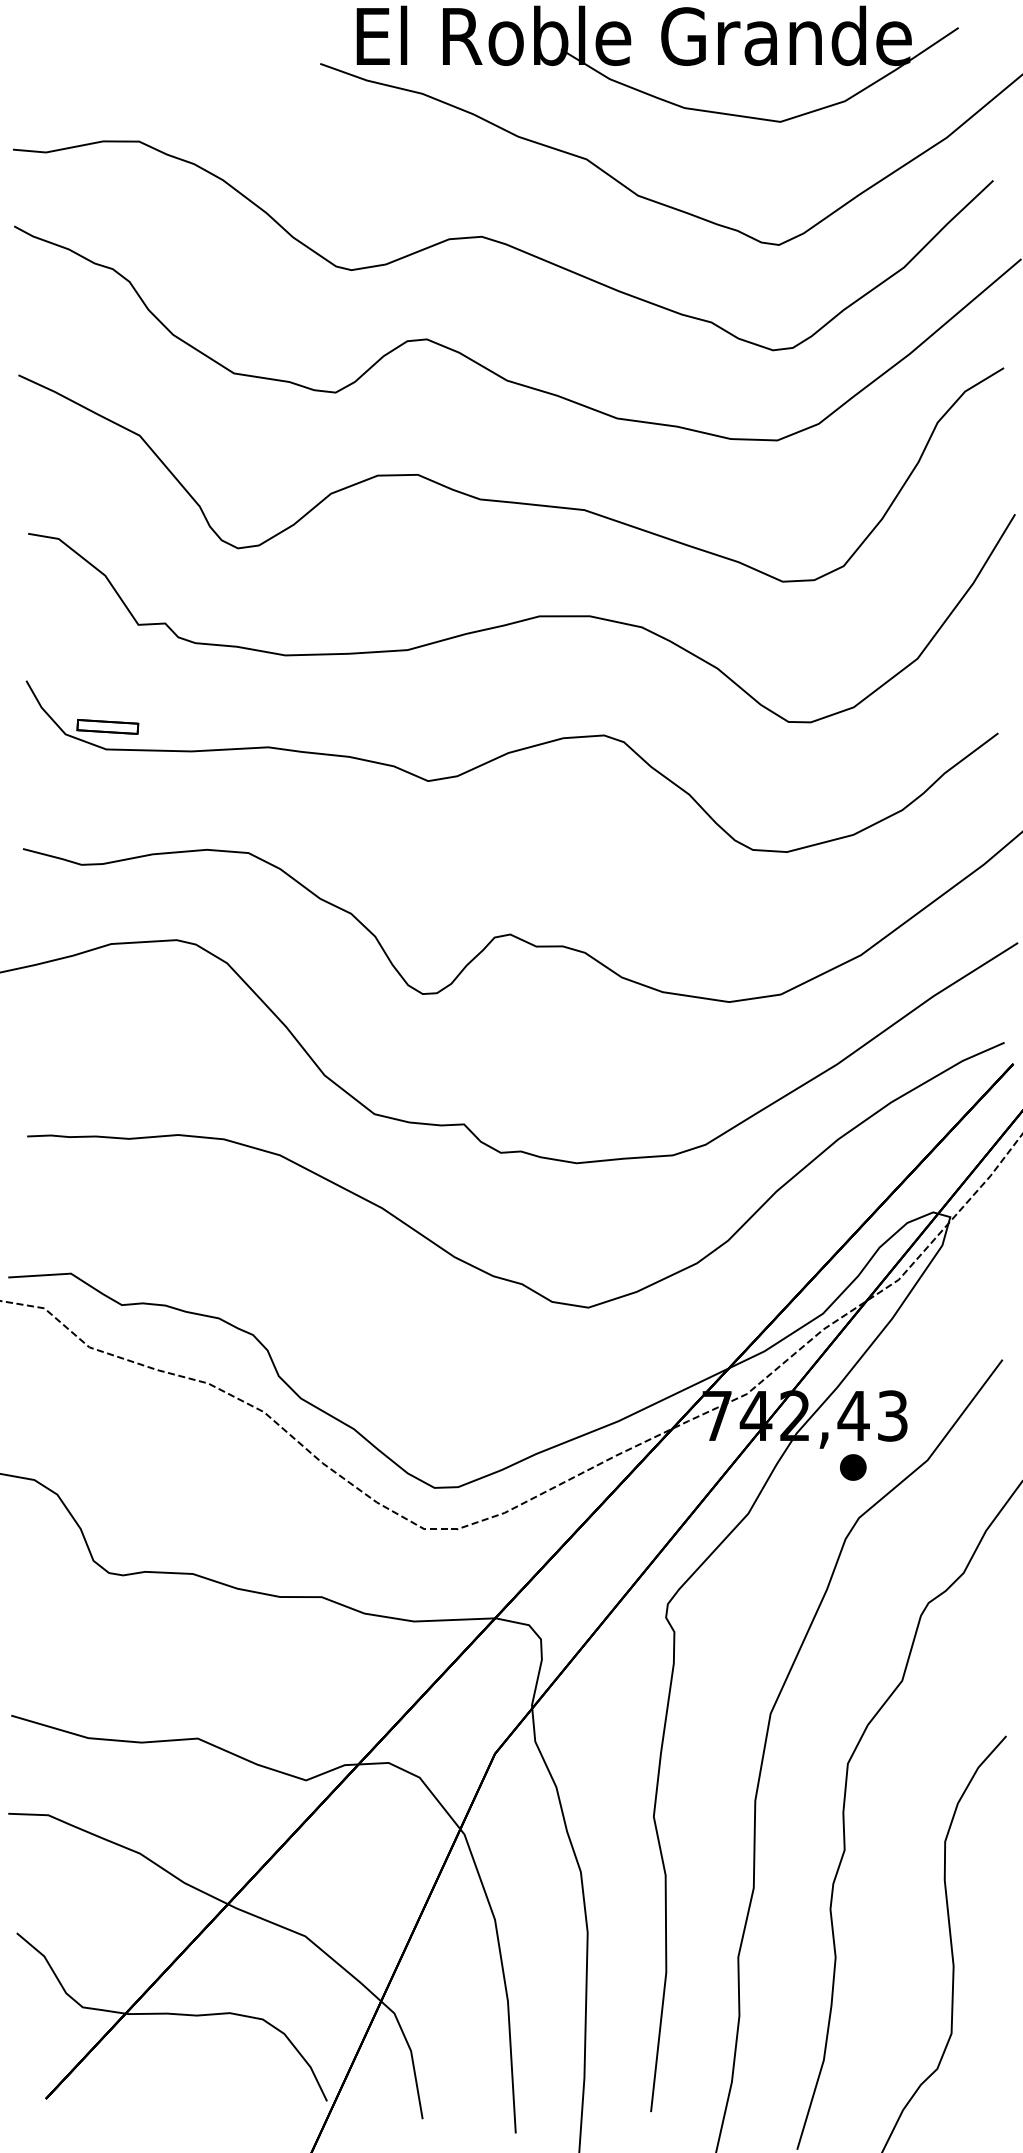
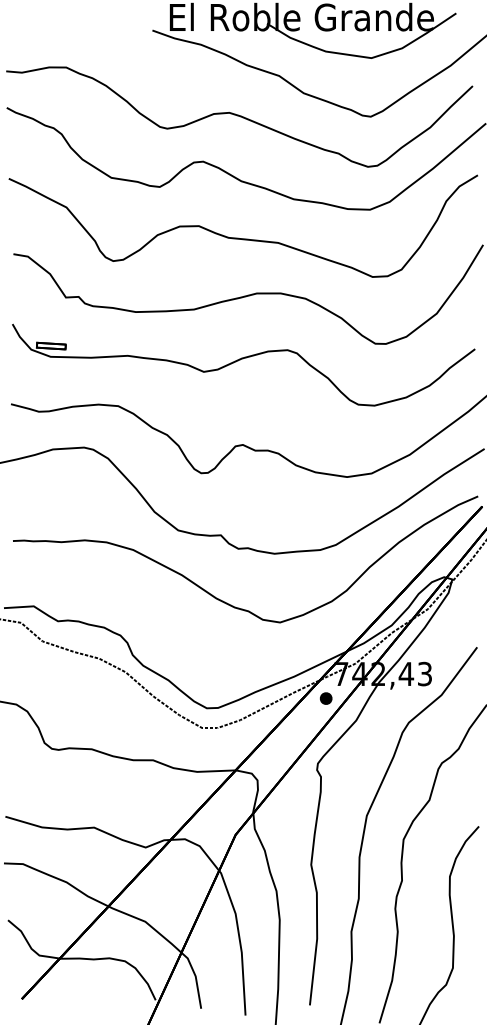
part: (851, 1467) -> (325, 698), moved

